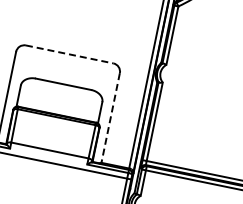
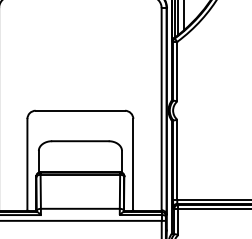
line: (69, 54) -> (80, 110), dashed -> solid
line: (110, 117) -> (133, 164), dashed -> solid

